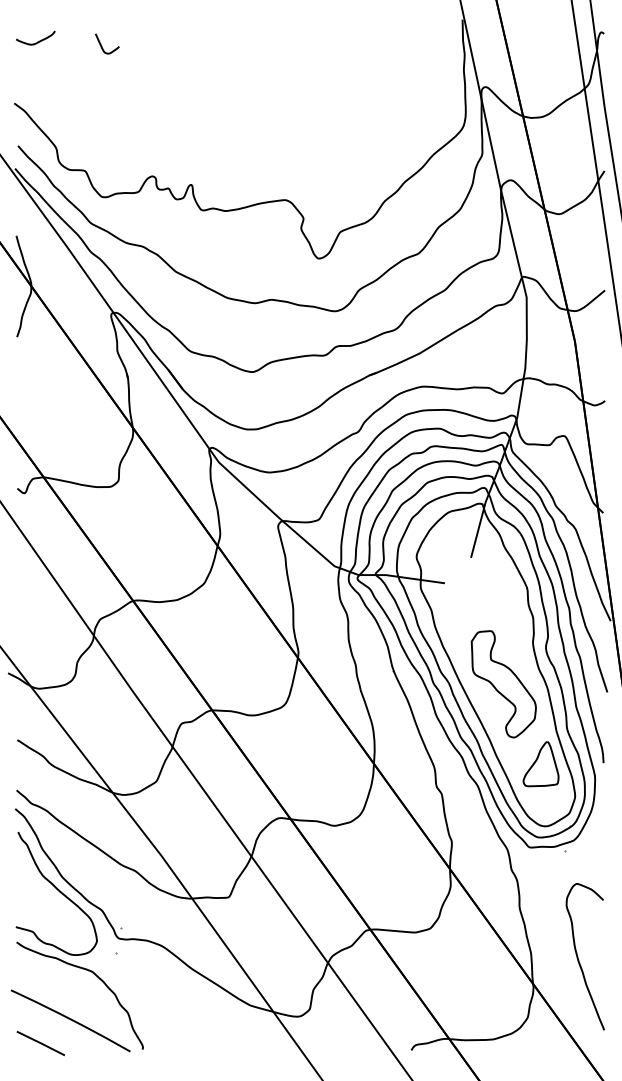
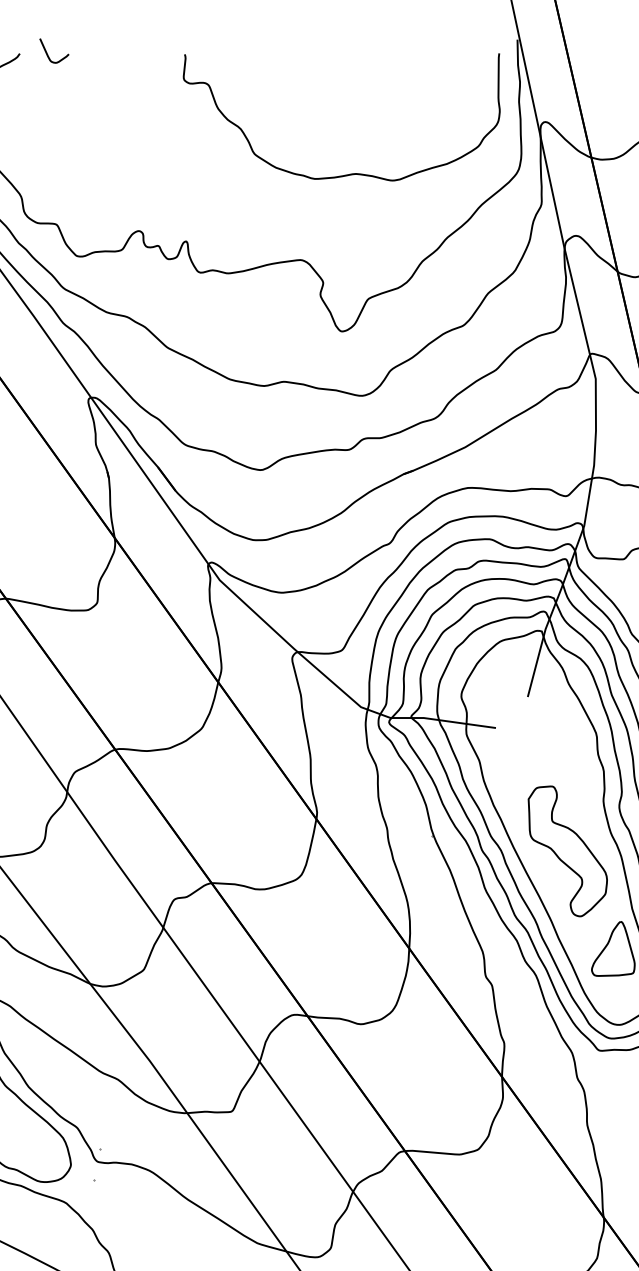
curve: (102, 46) -> (48, 54), moved
curve: (328, 128) -> (353, 172), added

